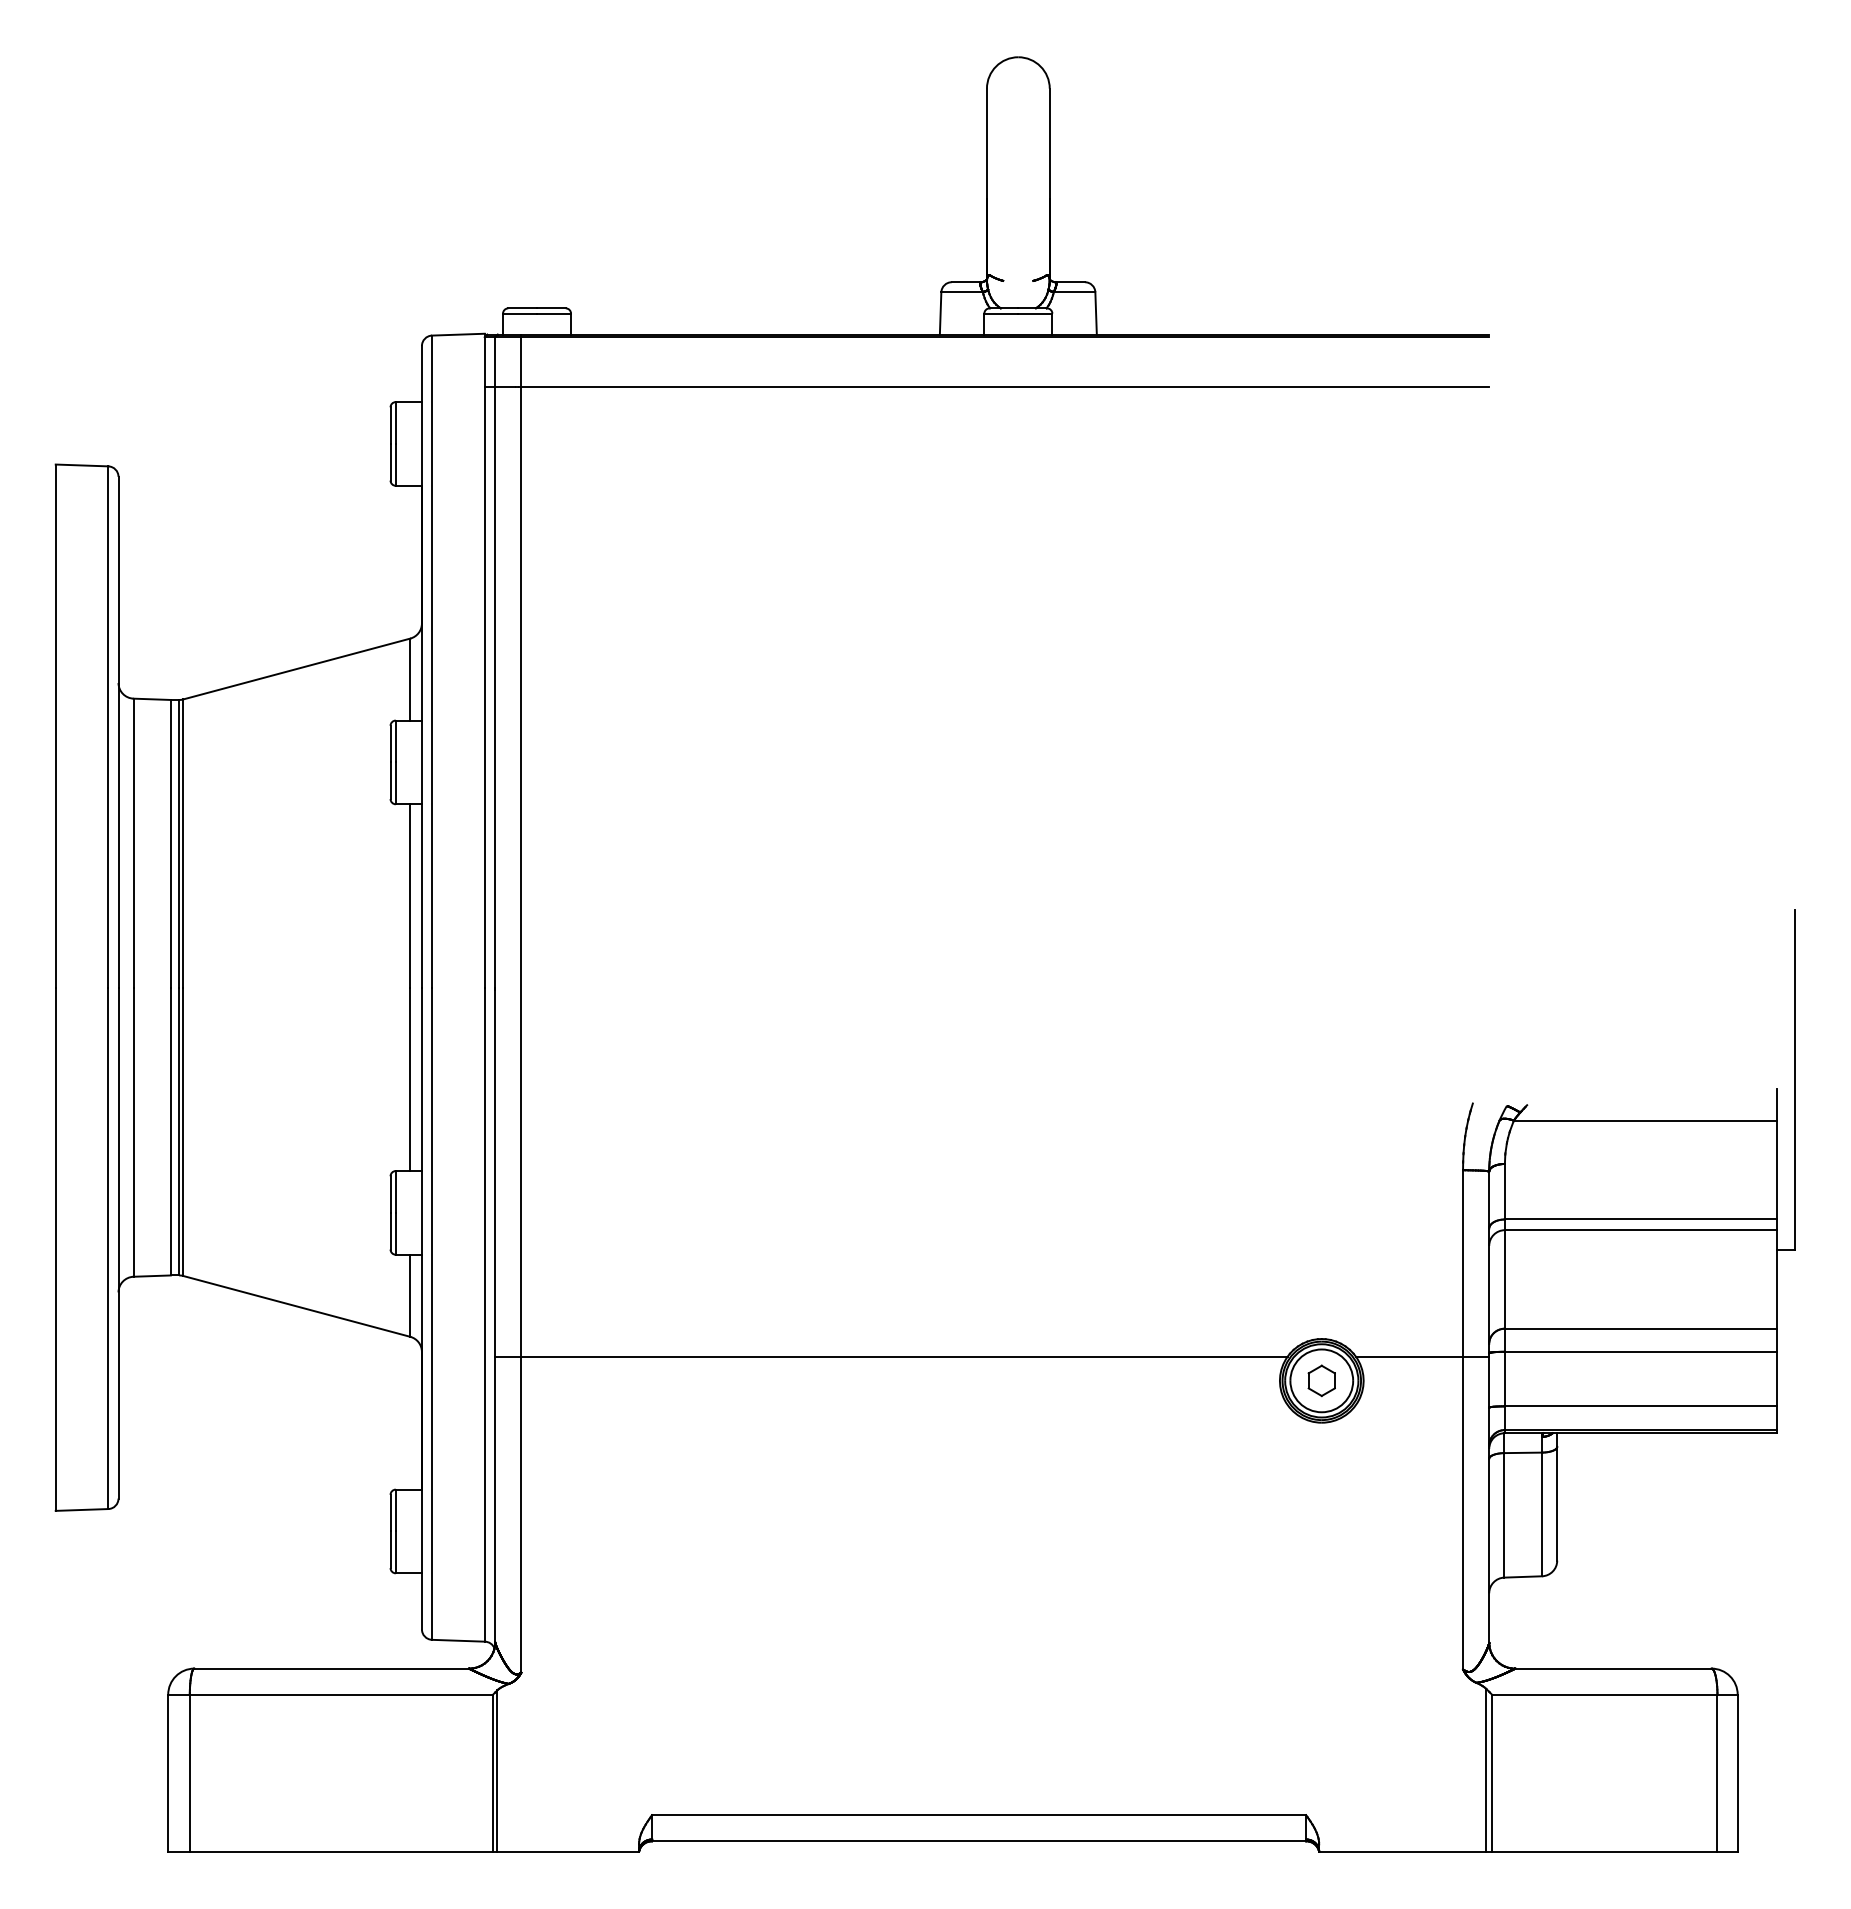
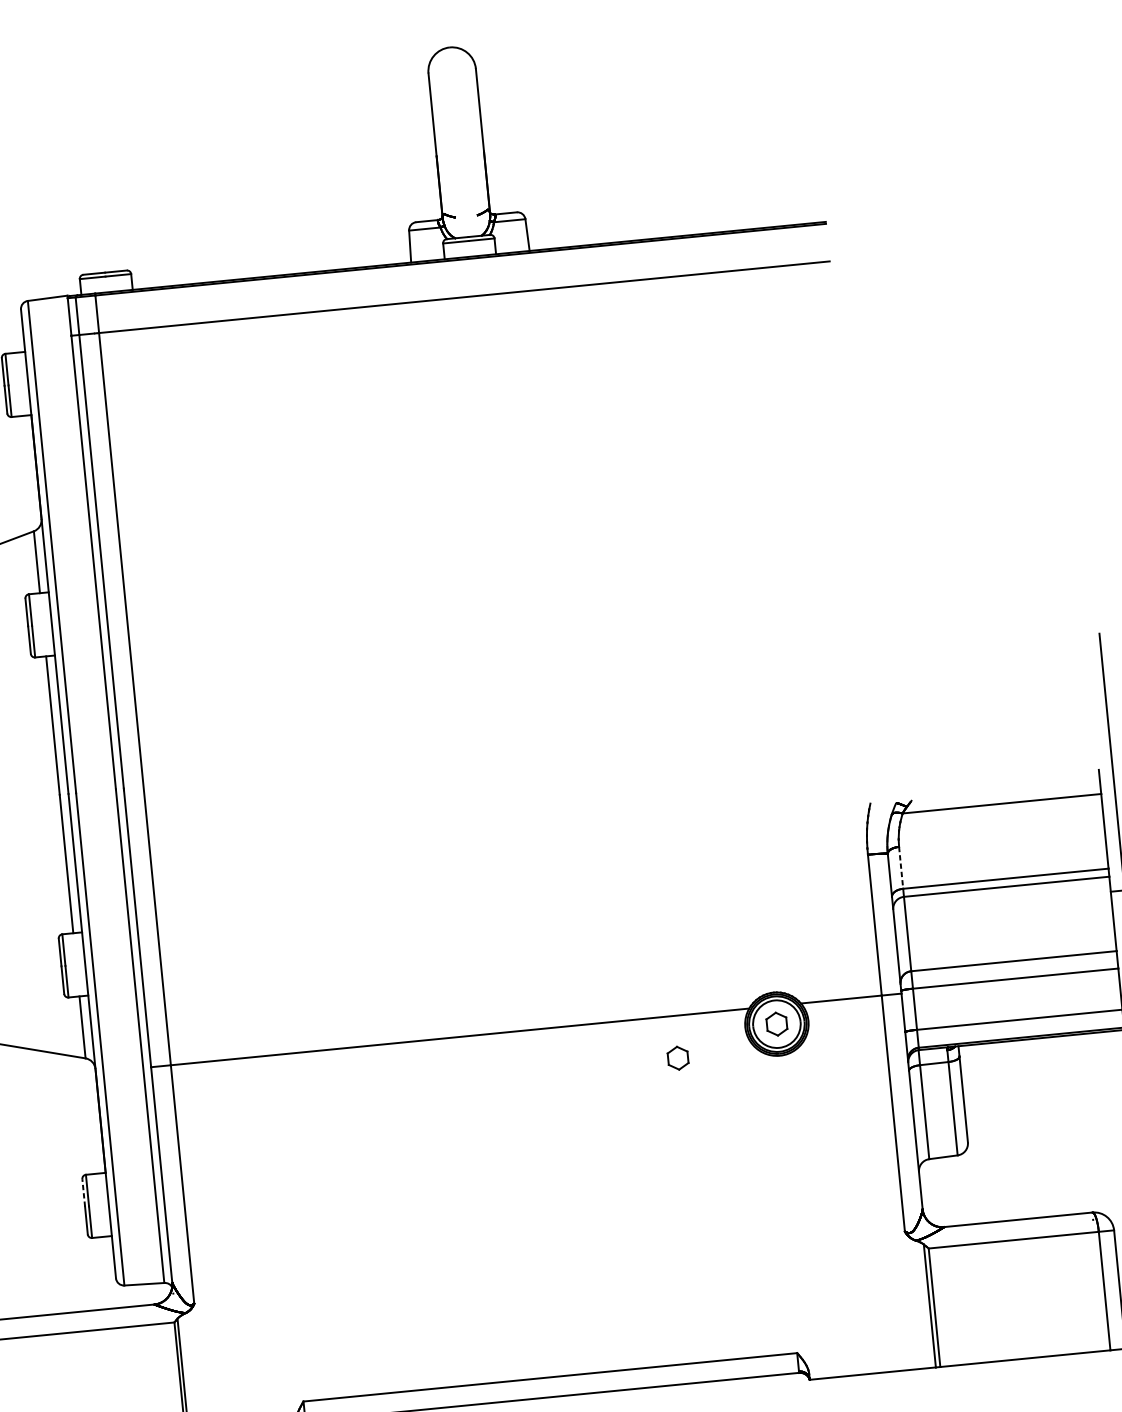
line: (1504, 1191) -> (900, 867), solid -> dashed
part: (1187, 1412) -> (677, 1057), added
line: (390, 1512) -> (83, 1192), solid -> dashed

